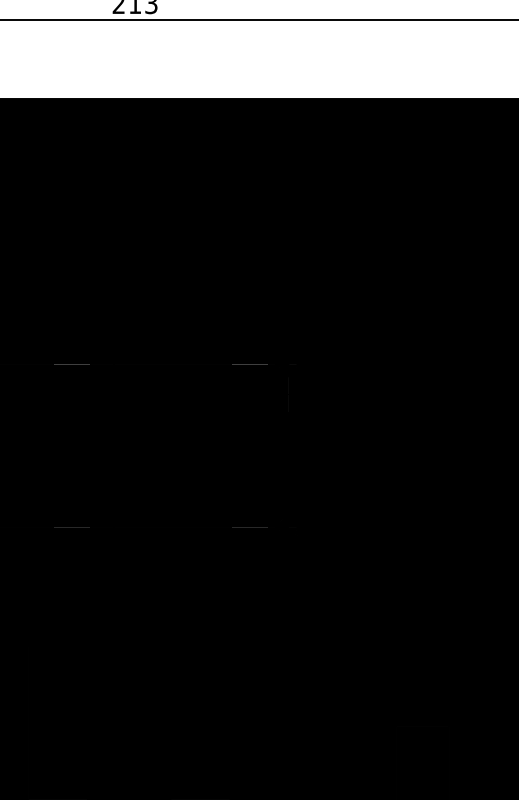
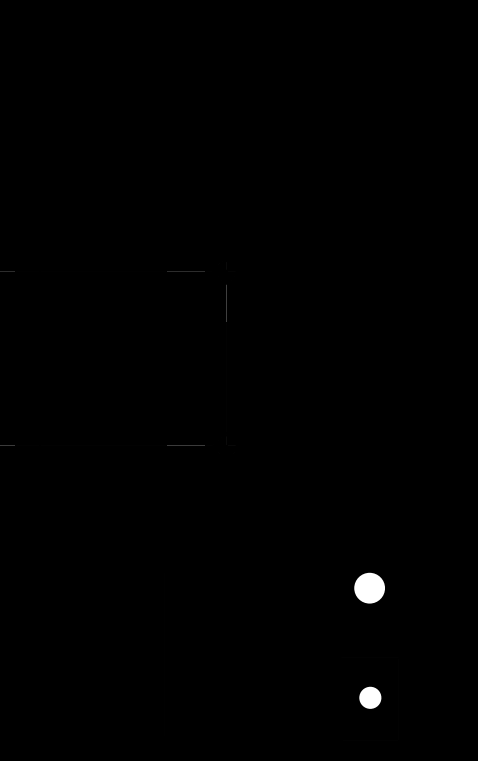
fill: (421, 660) -> (369, 587), removed
fill: (422, 763) -> (370, 697), removed

